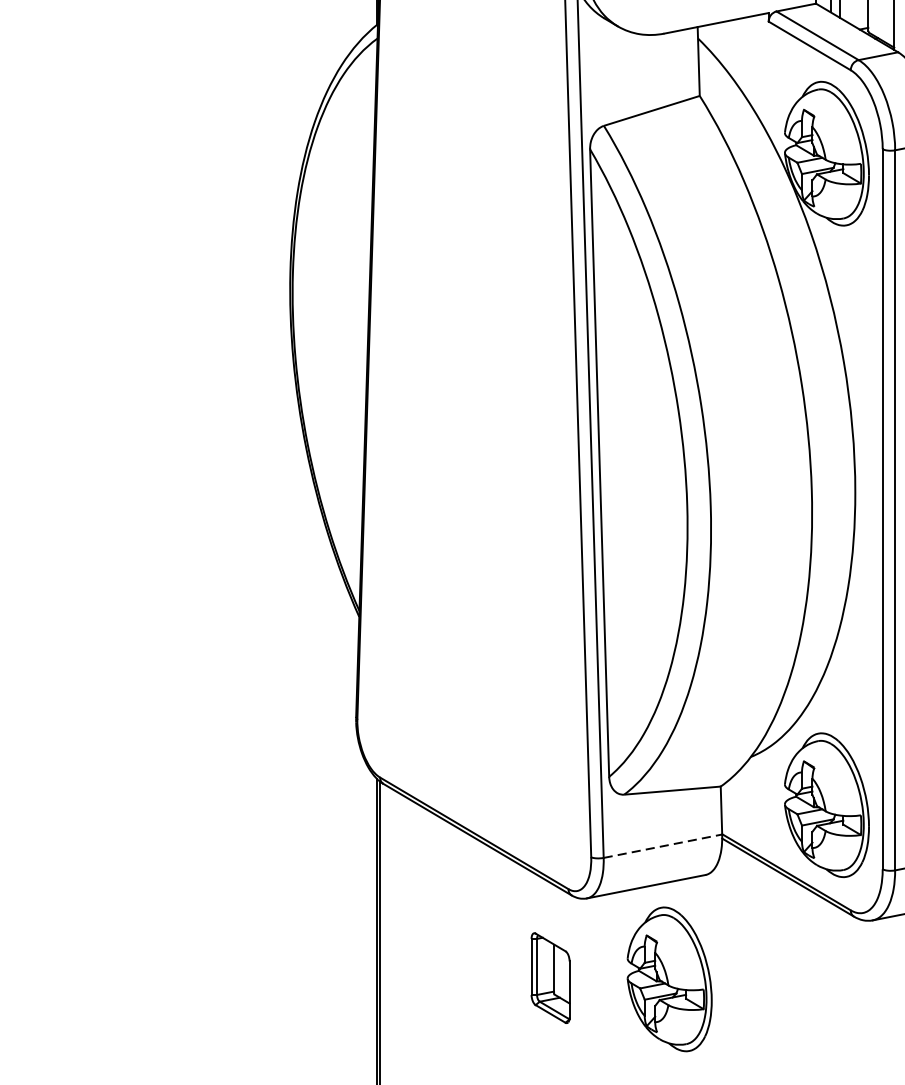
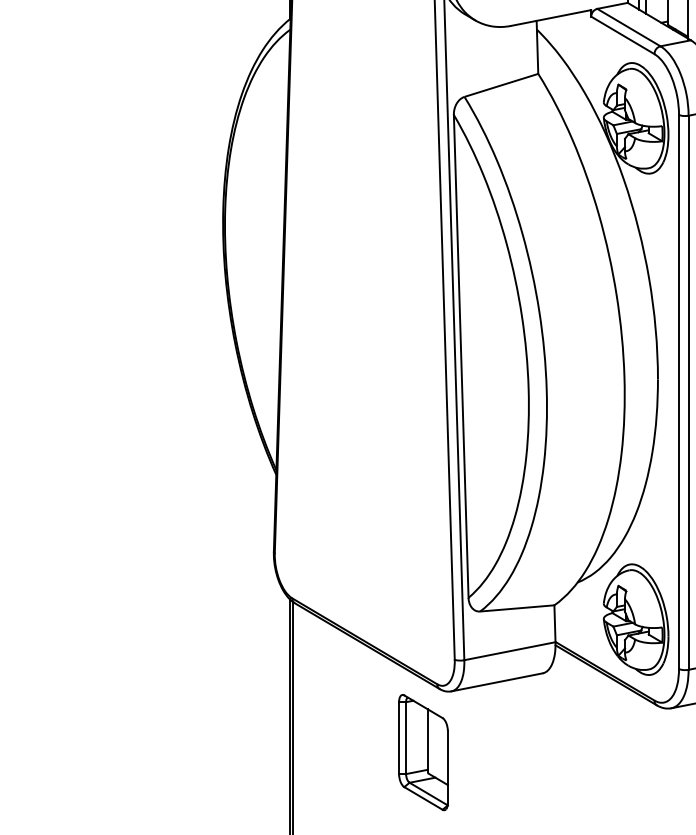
line: (663, 846) -> (510, 651), dashed -> solid
part: (550, 977) -> (423, 752), size x1.67
part: (668, 979) -> (514, 753), removed

